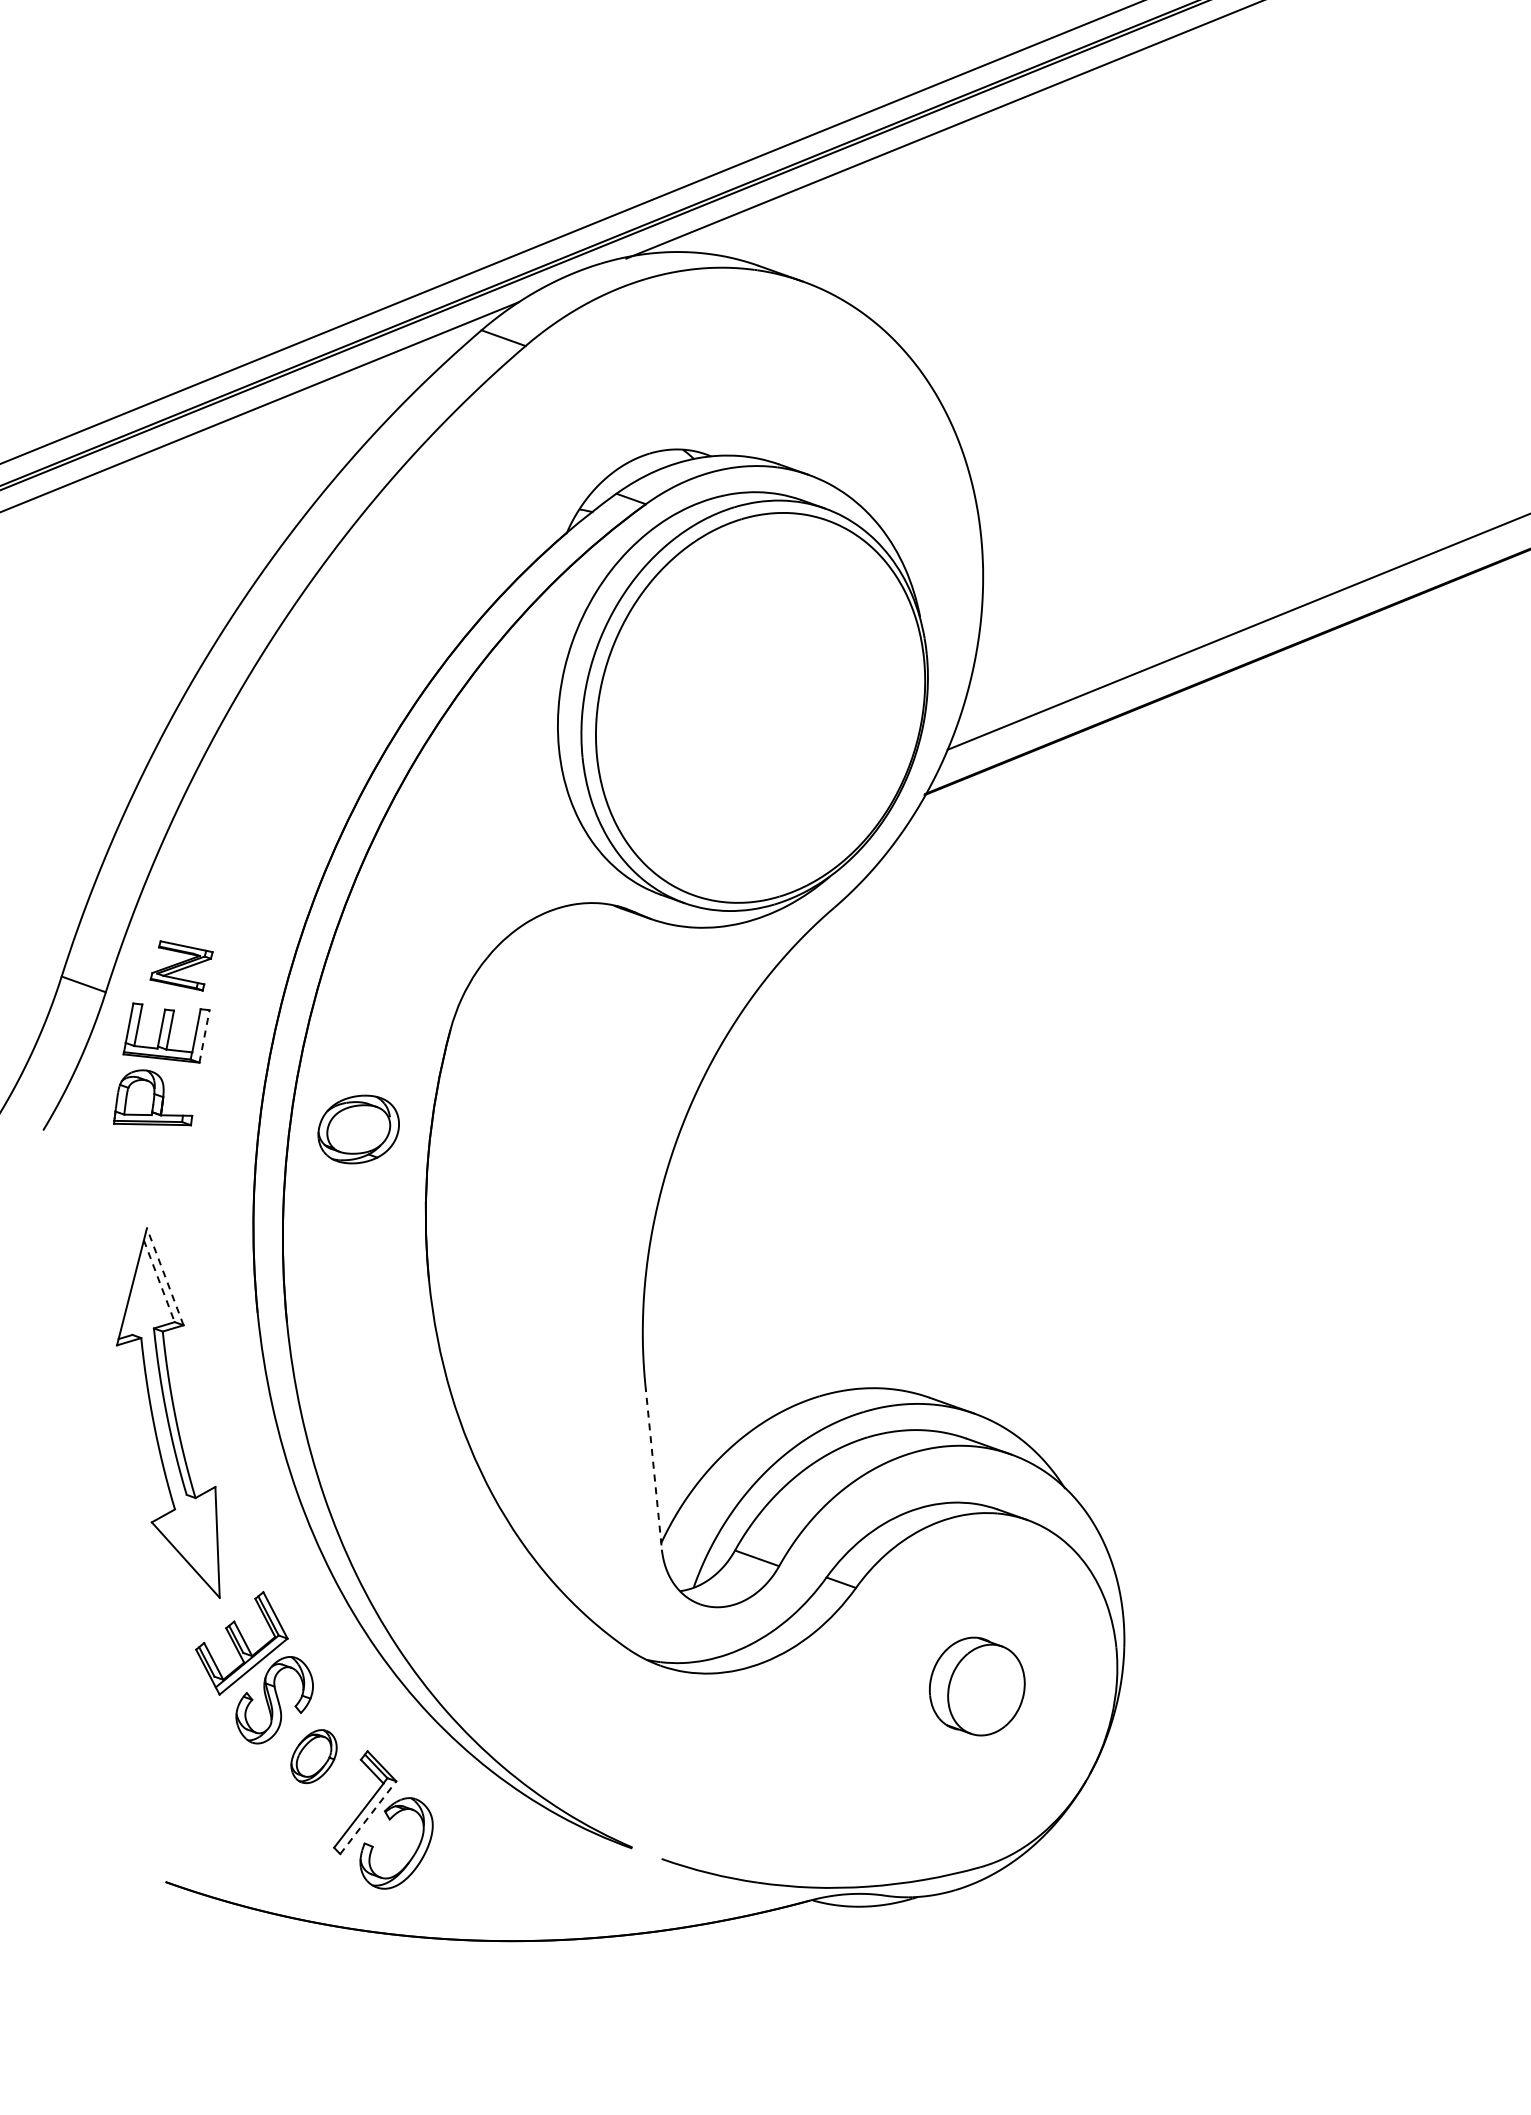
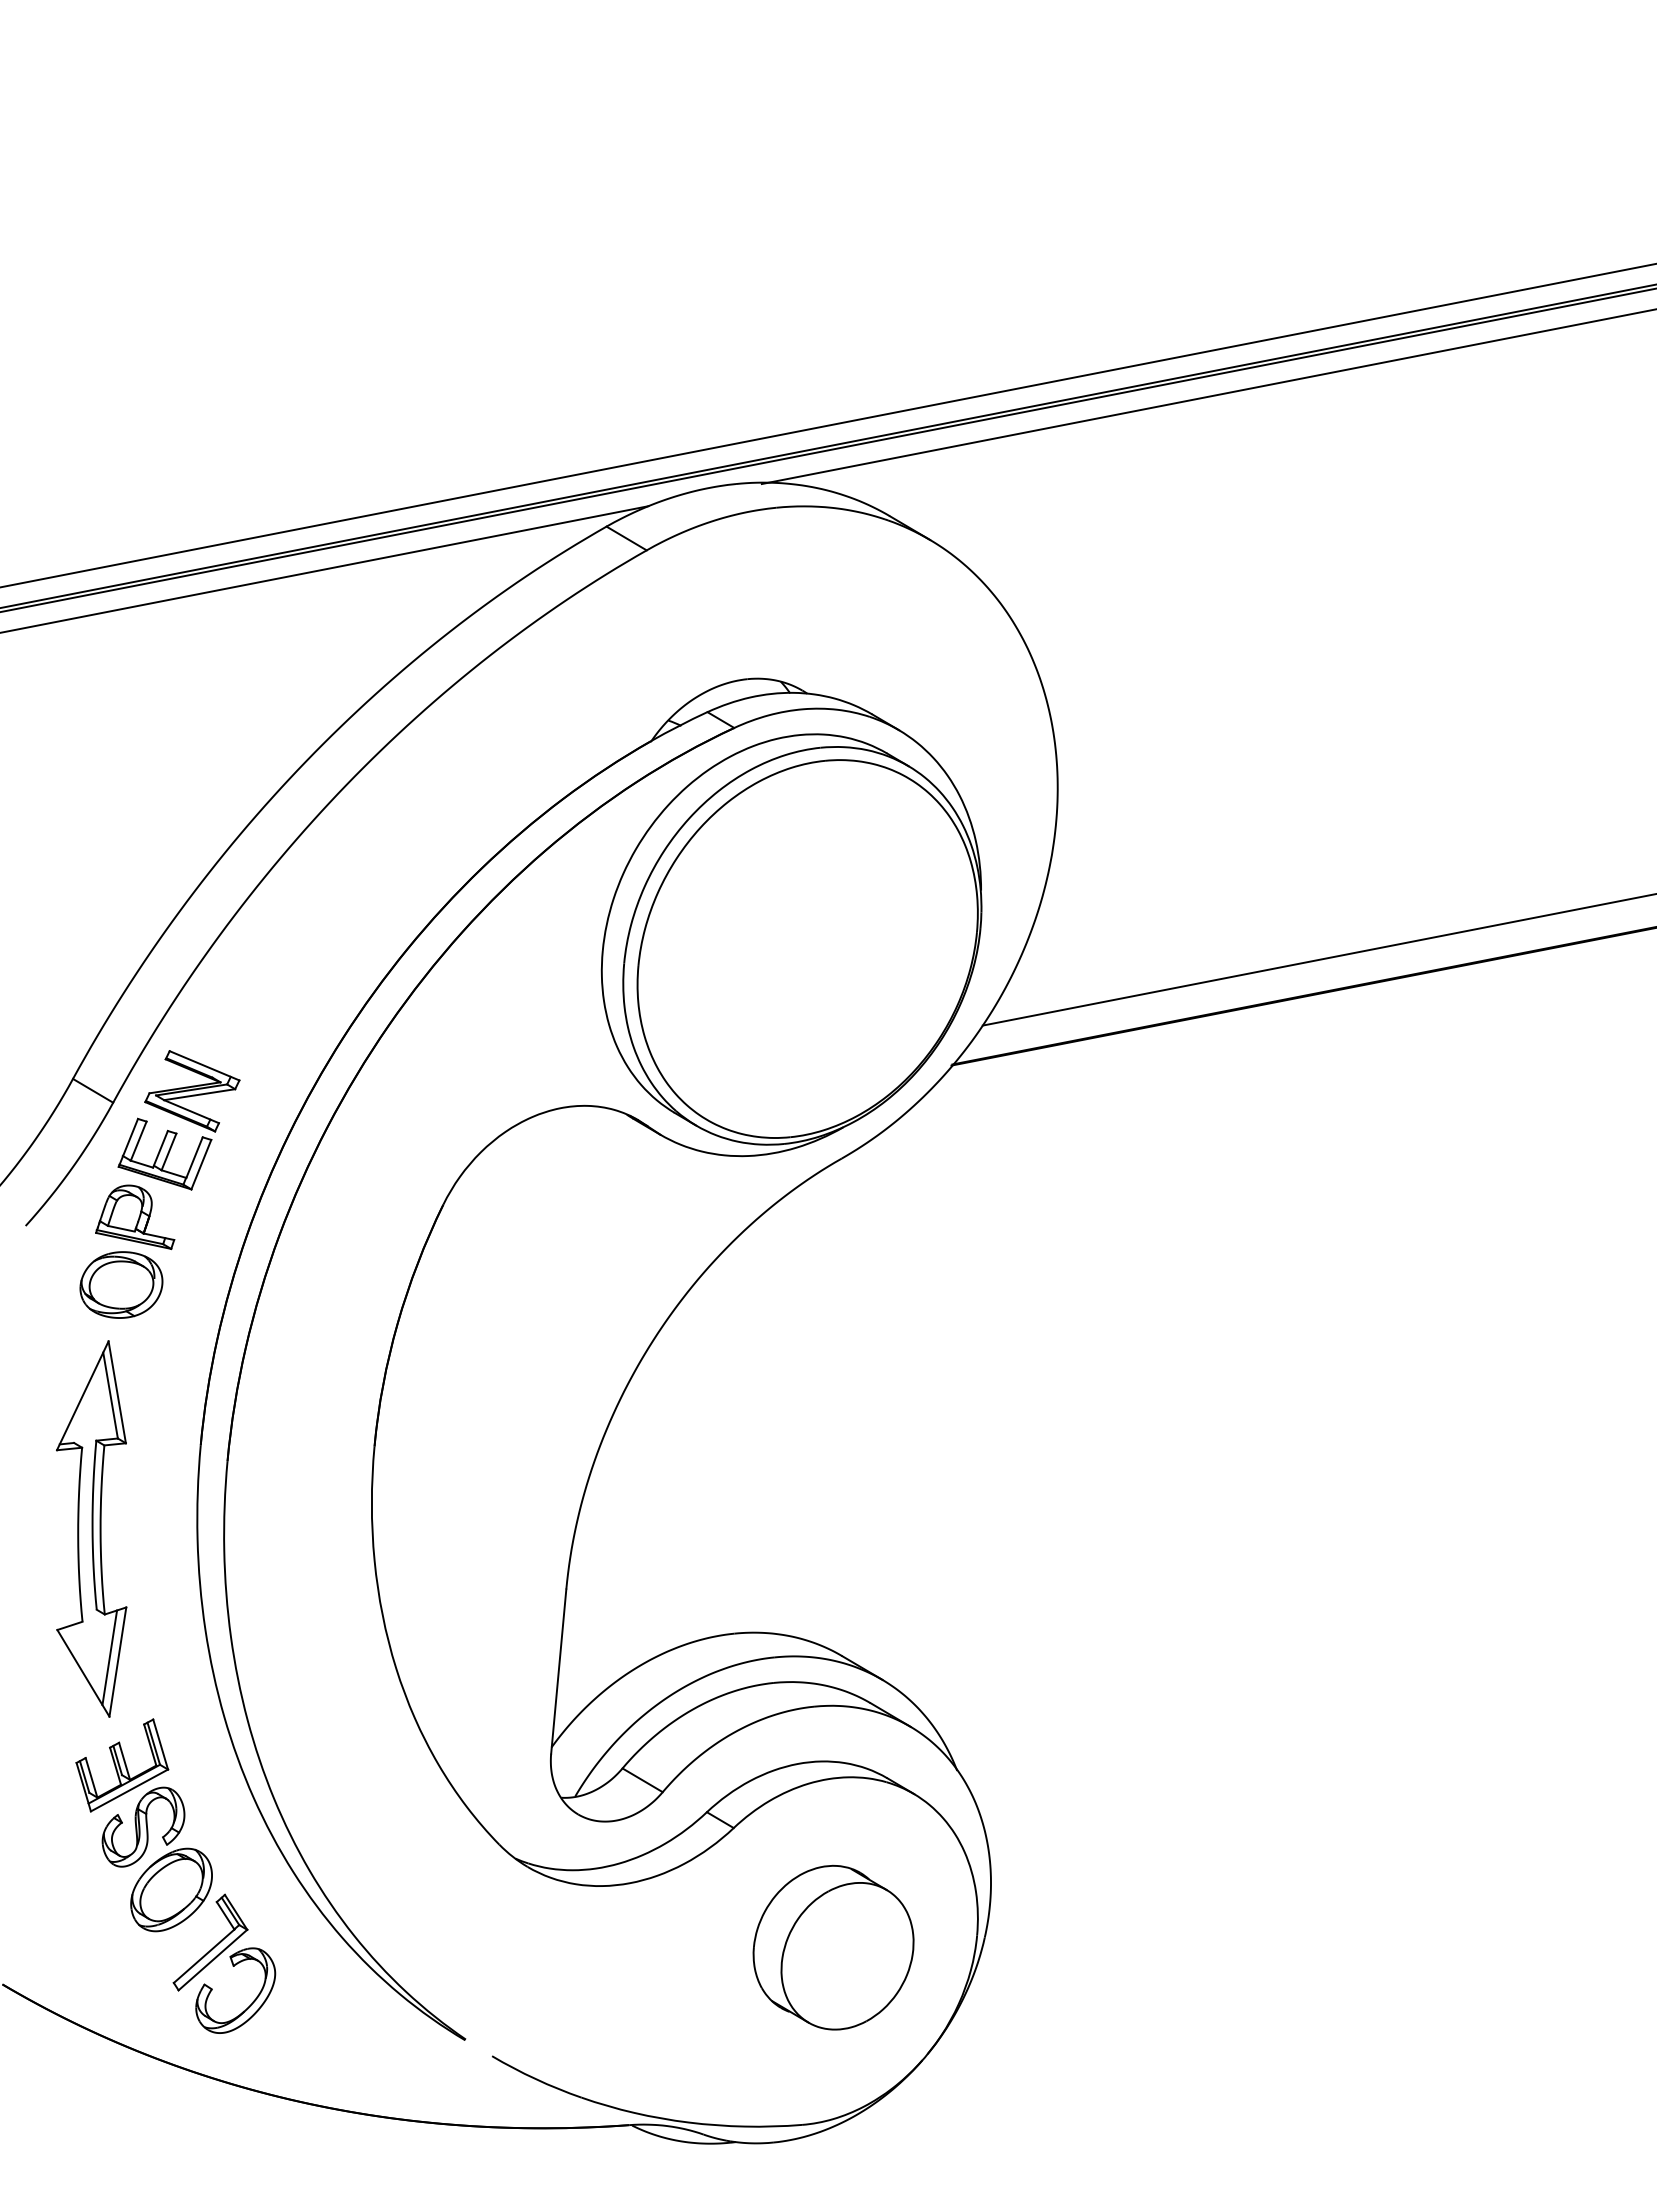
part: (181, 966) -> (192, 1091), size x1.43
line: (204, 1036) -> (201, 1164), dashed -> solid
part: (358, 1128) -> (121, 1284), moved
line: (165, 1276) -> (117, 1392), dashed -> solid
line: (159, 1281) -> (110, 1395), dashed -> solid
line: (653, 1468) -> (558, 1672), dashed -> solid
line: (208, 1539) -> (109, 1657), added
part: (977, 1686) -> (833, 1947), size x1.67
part: (313, 1756) -> (171, 1889), size x1.67
line: (367, 1818) -> (212, 1960), dashed -> solid

